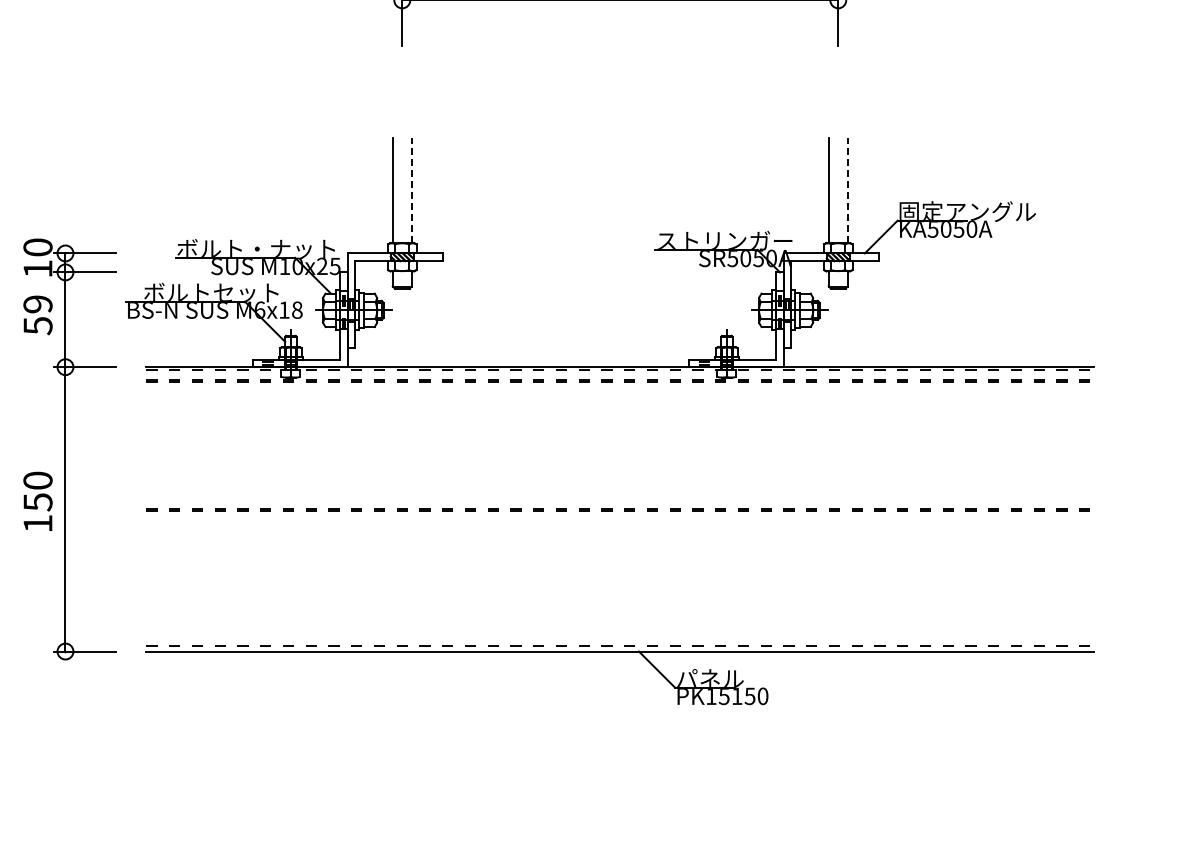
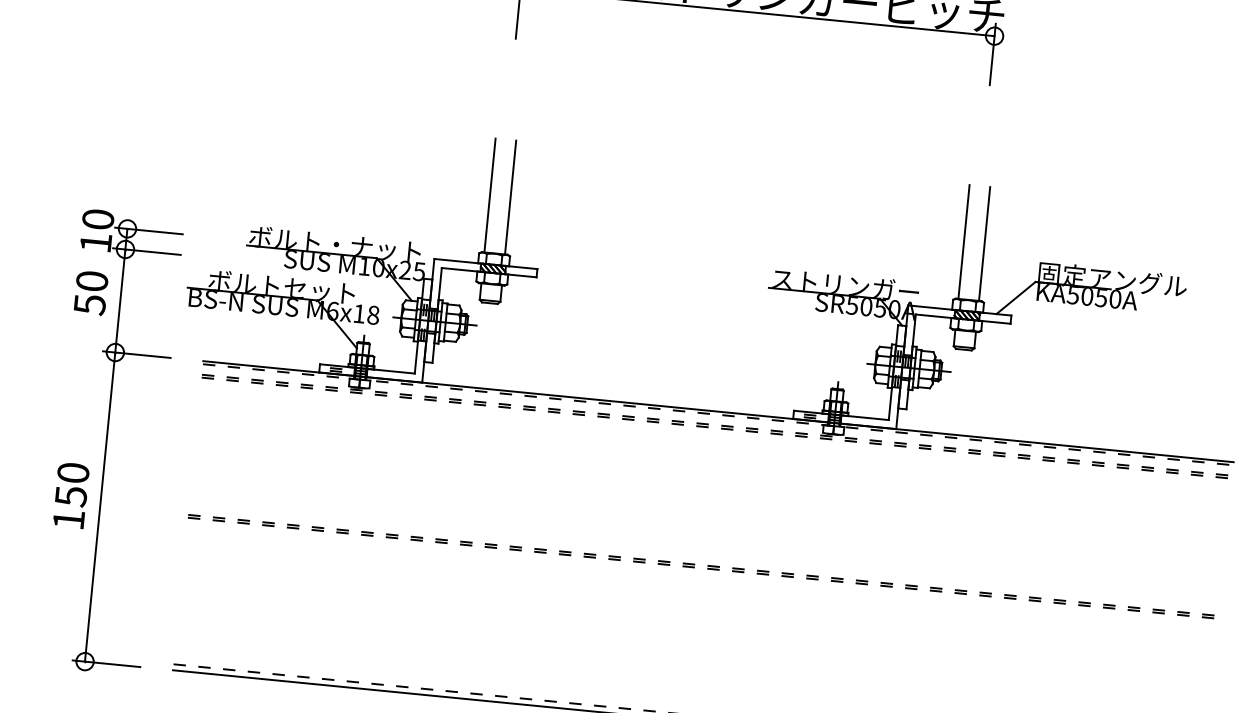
line: (411, 190) -> (510, 197), dashed -> solid
line: (847, 190) -> (984, 243), dashed -> solid
text: (37, 304) -> (91, 281), 59 -> 50

